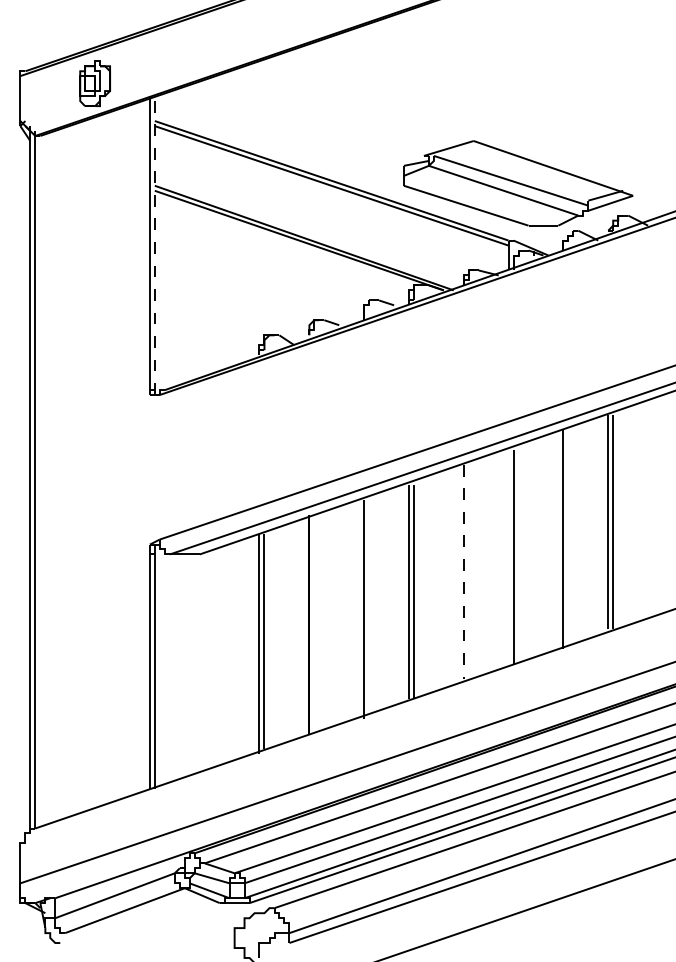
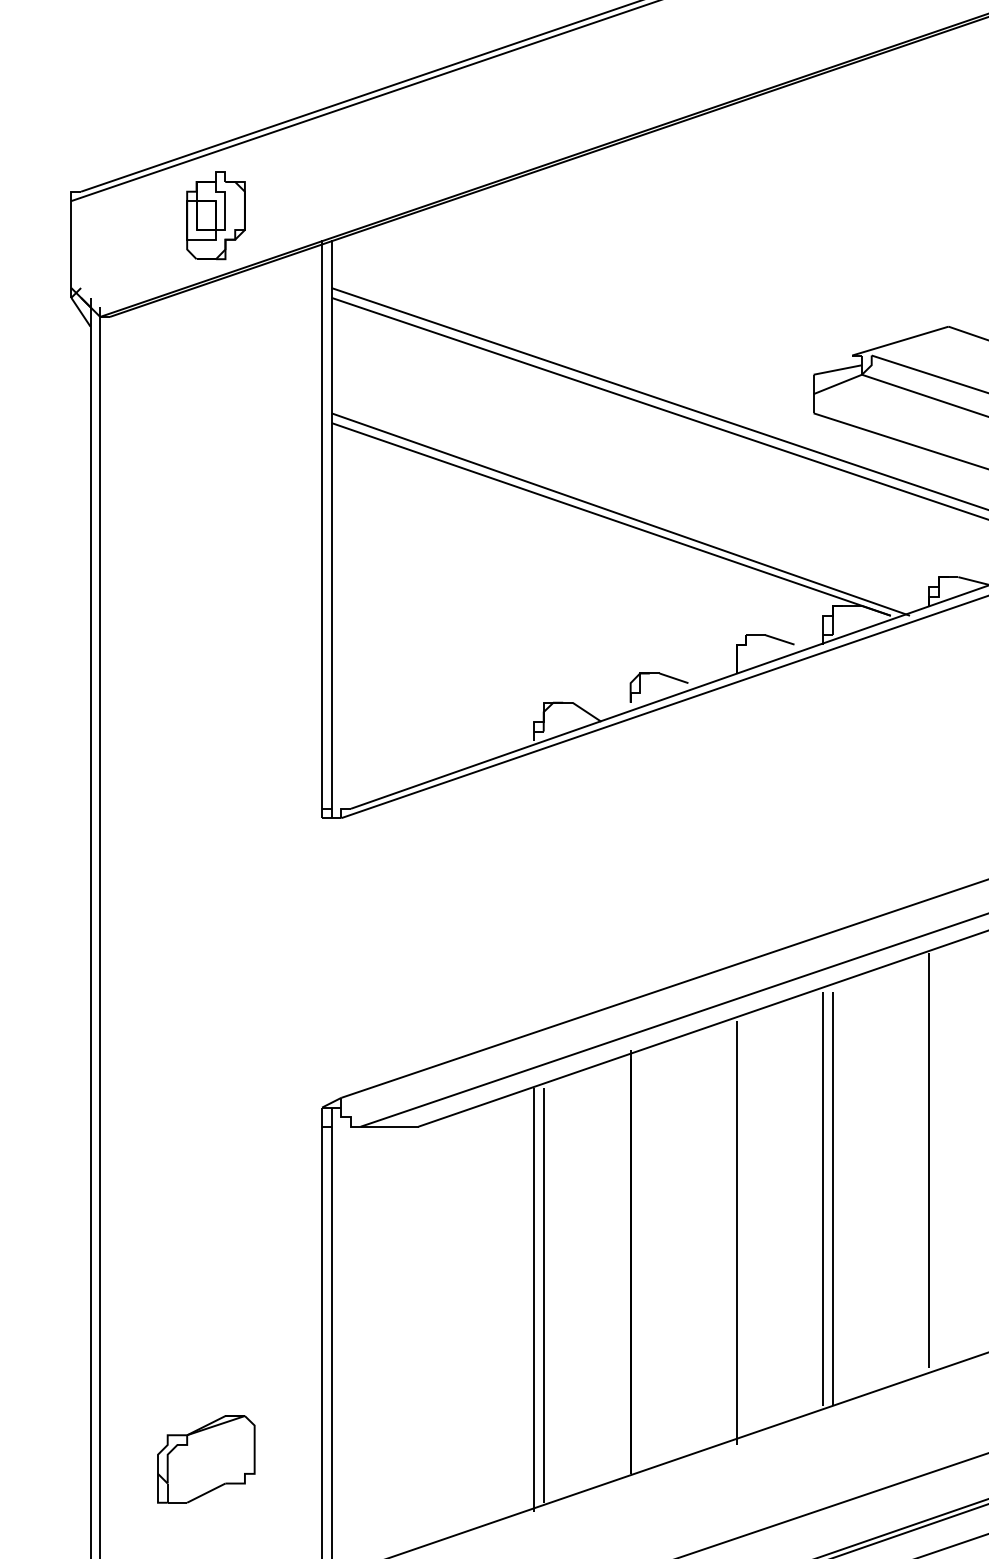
line: (154, 245) -> (330, 528), dashed -> solid
line: (463, 572) -> (928, 1161), dashed -> solid
part: (89, 726) -> (205, 1459), added

